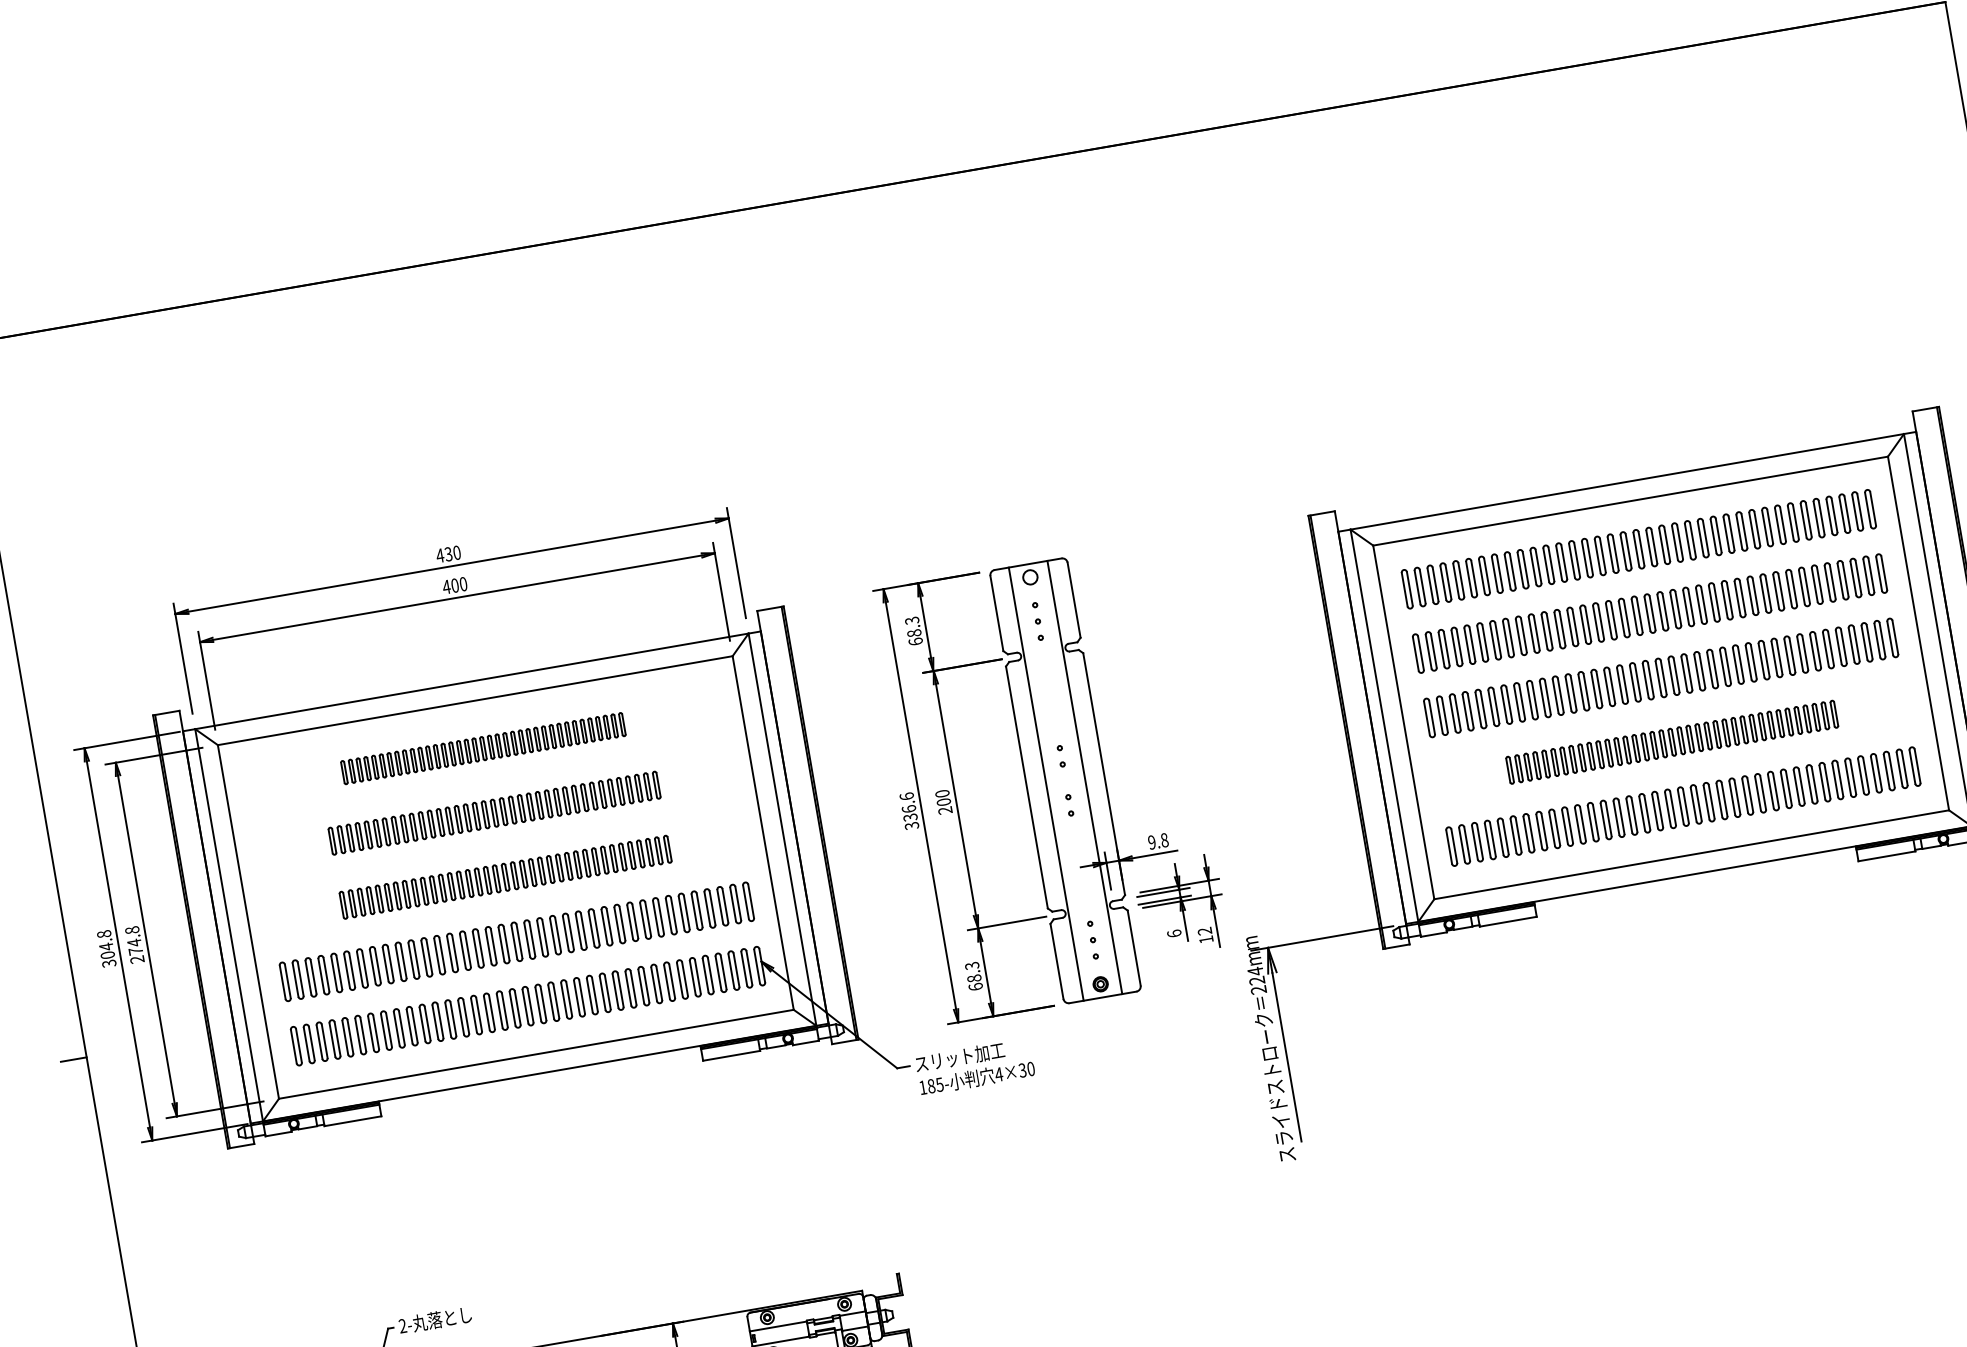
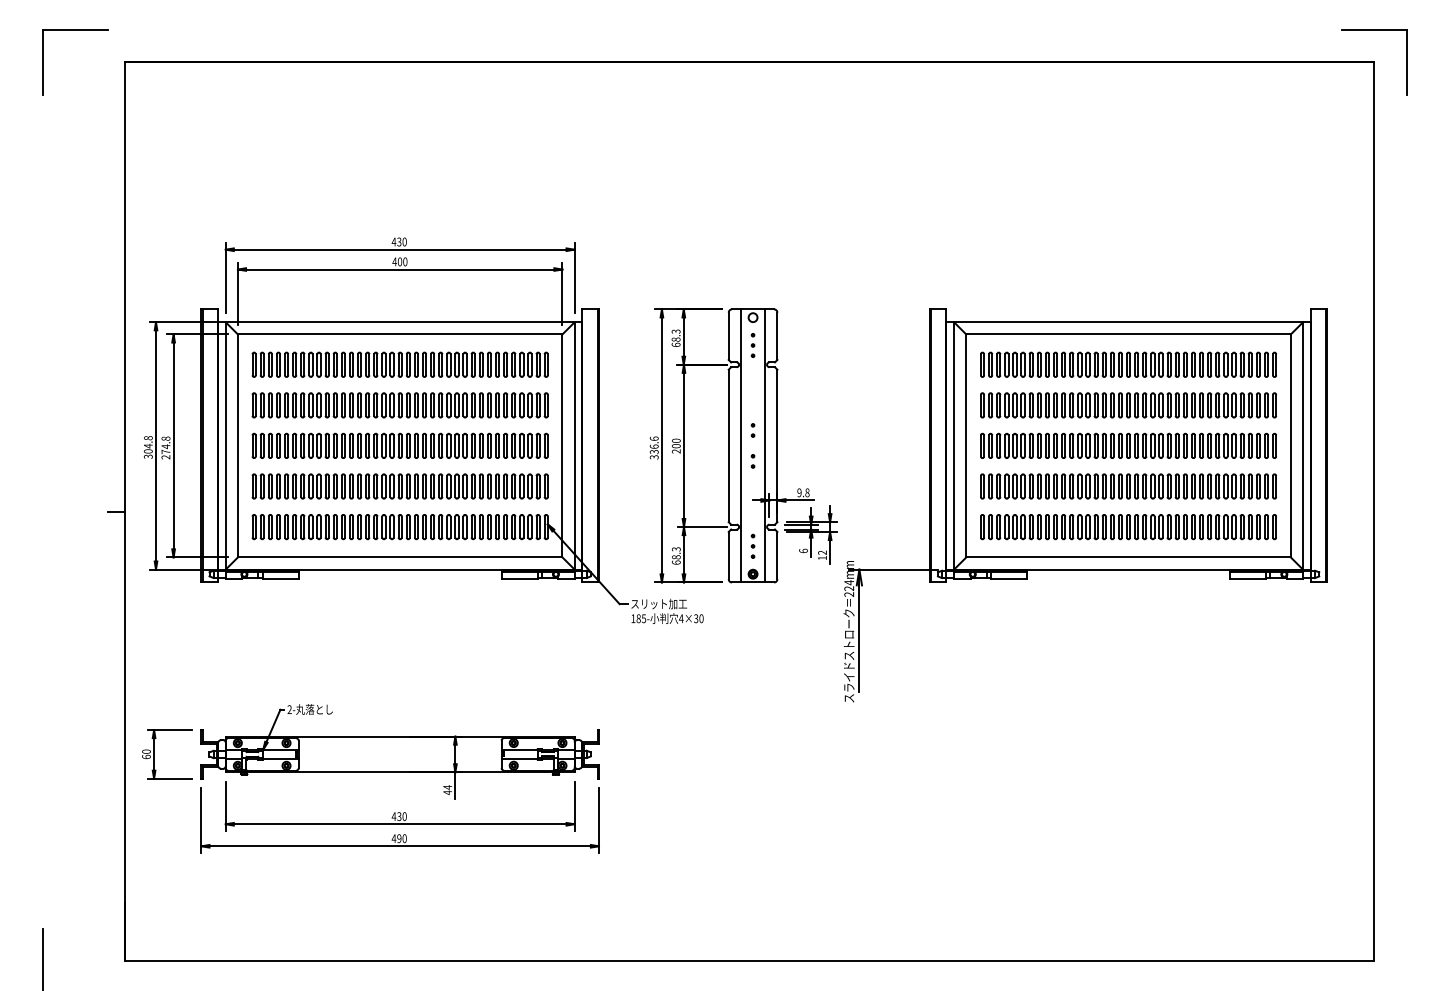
part: (1672, 742) -> (1128, 486), size x1.43
part: (482, 748) -> (399, 364), size x1.67
part: (493, 813) -> (399, 405), size x1.43
part: (504, 876) -> (399, 445), size x1.43

